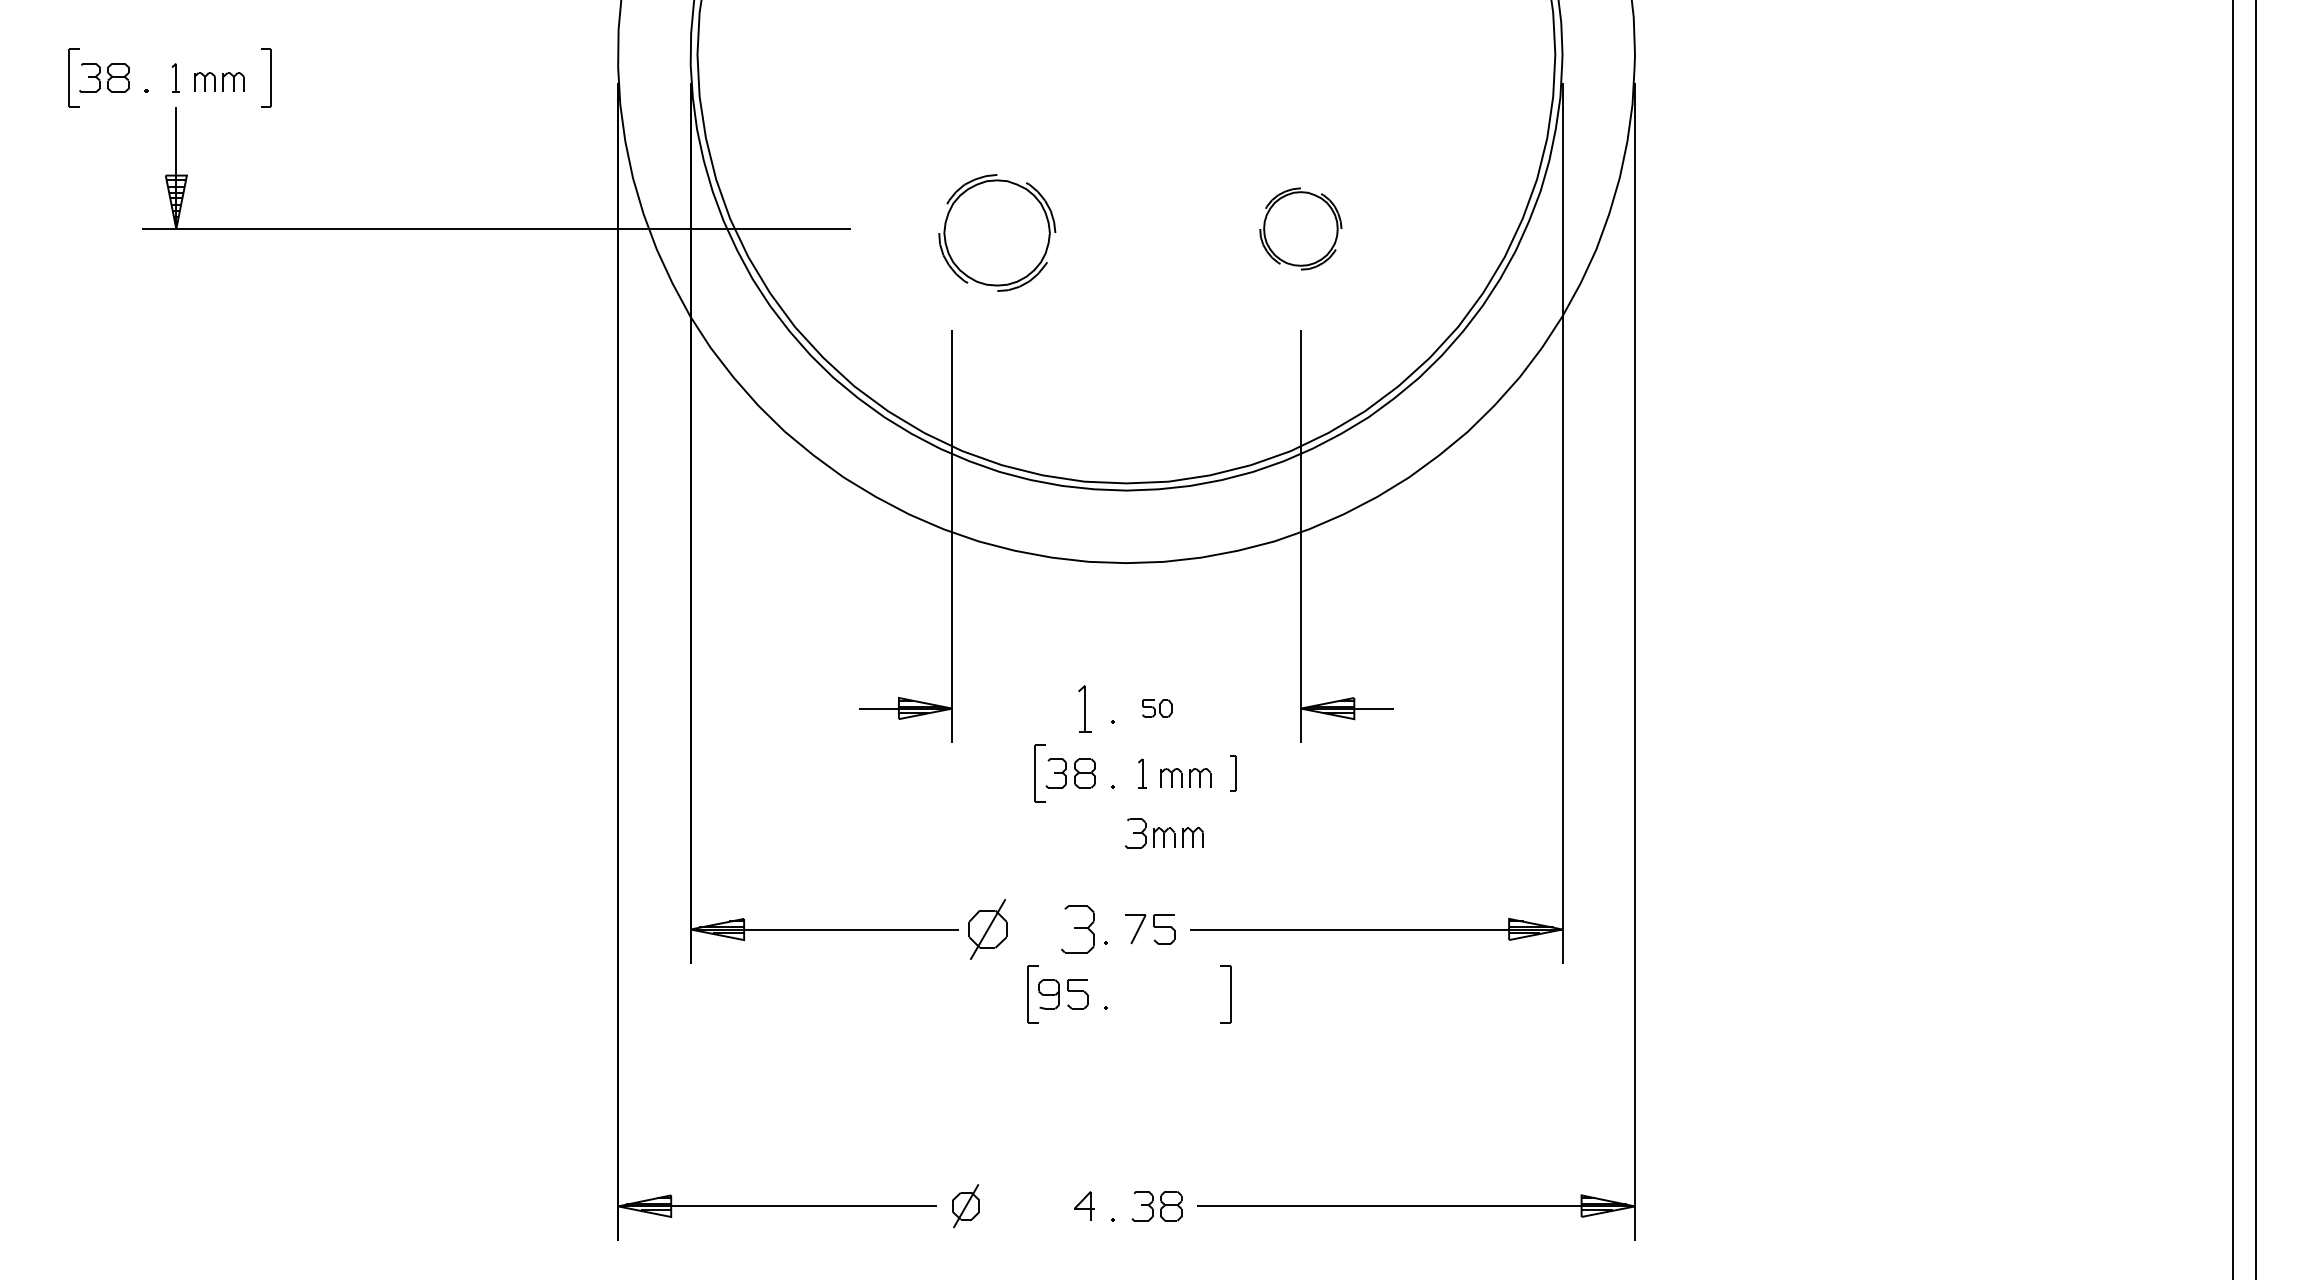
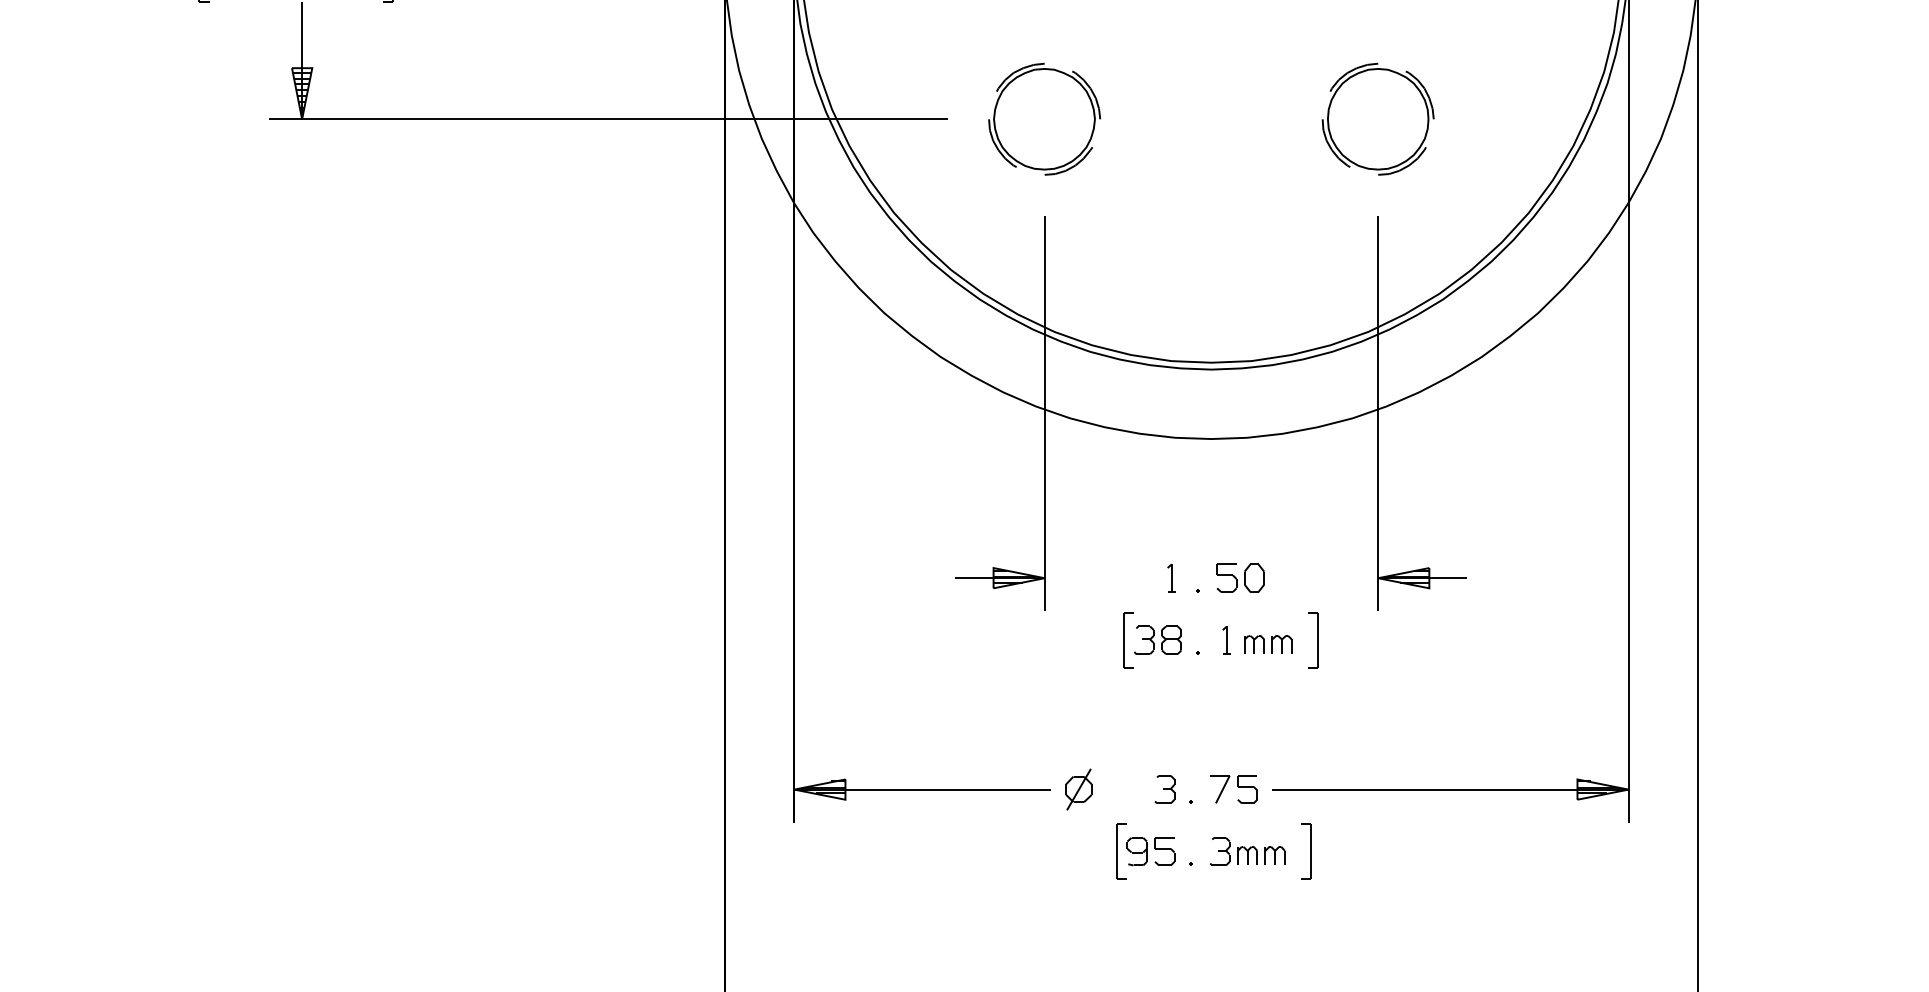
part: (1300, 228) -> (1377, 118), size x1.43
part: (997, 232) -> (1044, 118), moved
part: (1084, 708) -> (1171, 578), size x0.62
part: (1157, 708) -> (1241, 578), size x1.67
part: (1233, 773) -> (1313, 640), size x1.67
part: (1164, 833) -> (1247, 851), moved
part: (988, 929) -> (1079, 789), size x0.71
part: (1077, 929) -> (1164, 789), size x0.62

